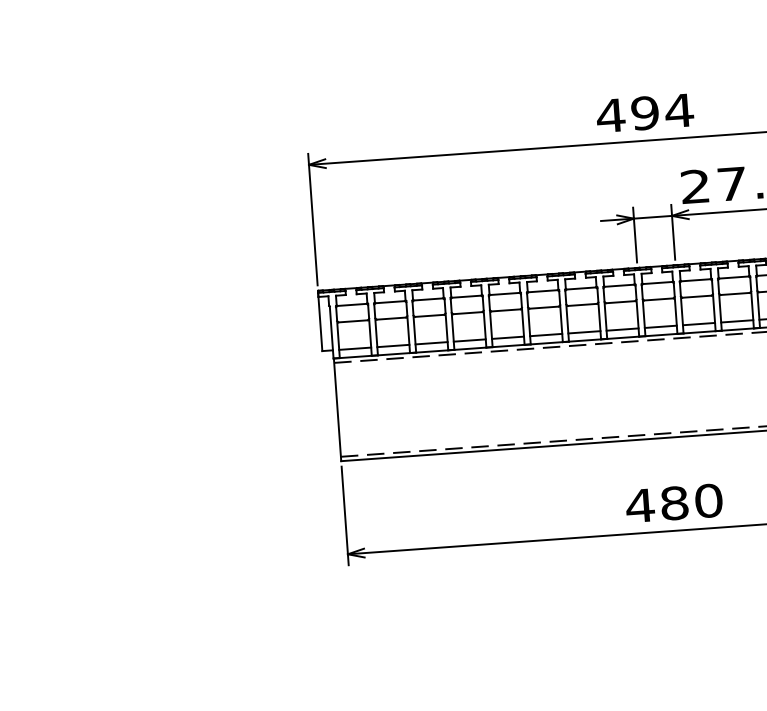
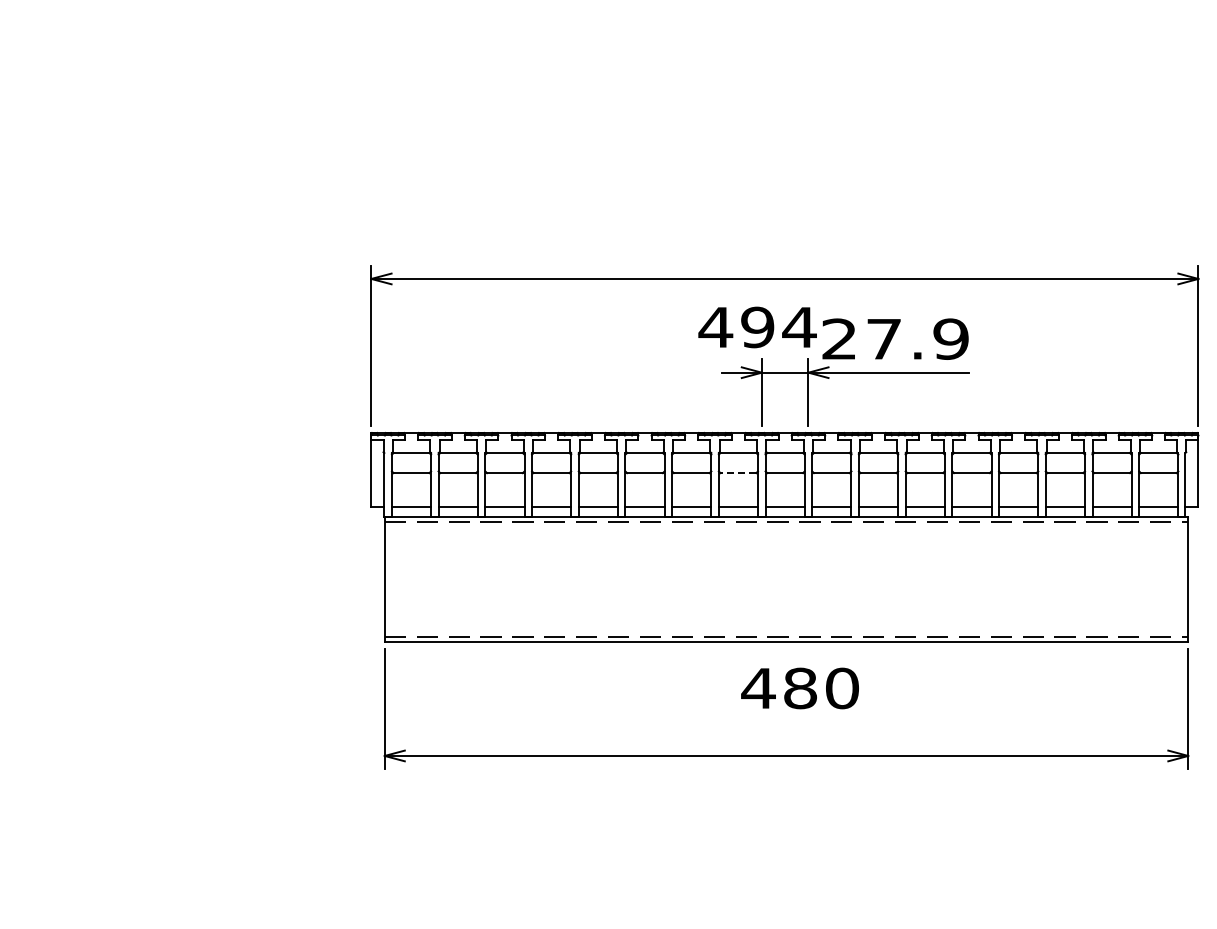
text: (644, 113) -> (757, 327), moved
line: (620, 302) -> (738, 473), solid -> dashed
text: (673, 503) -> (799, 688), moved

